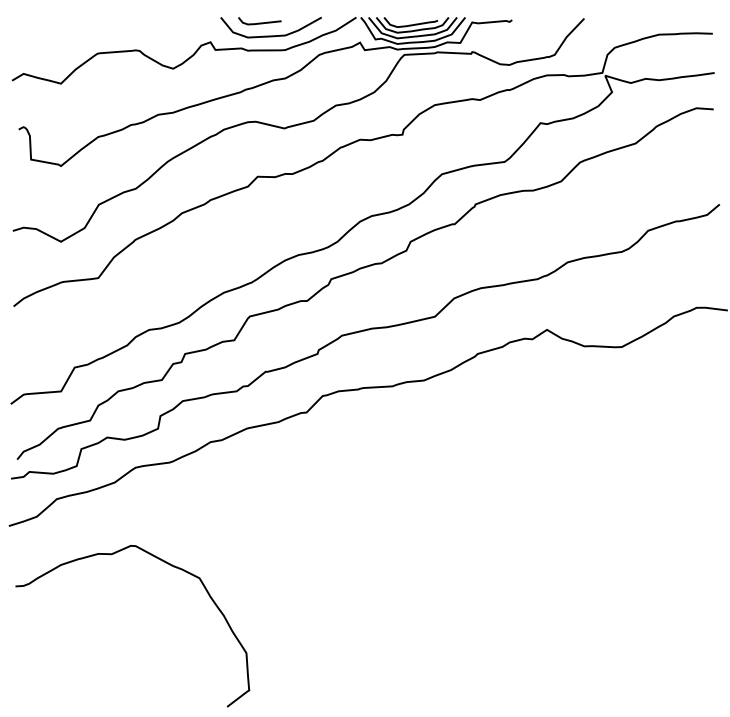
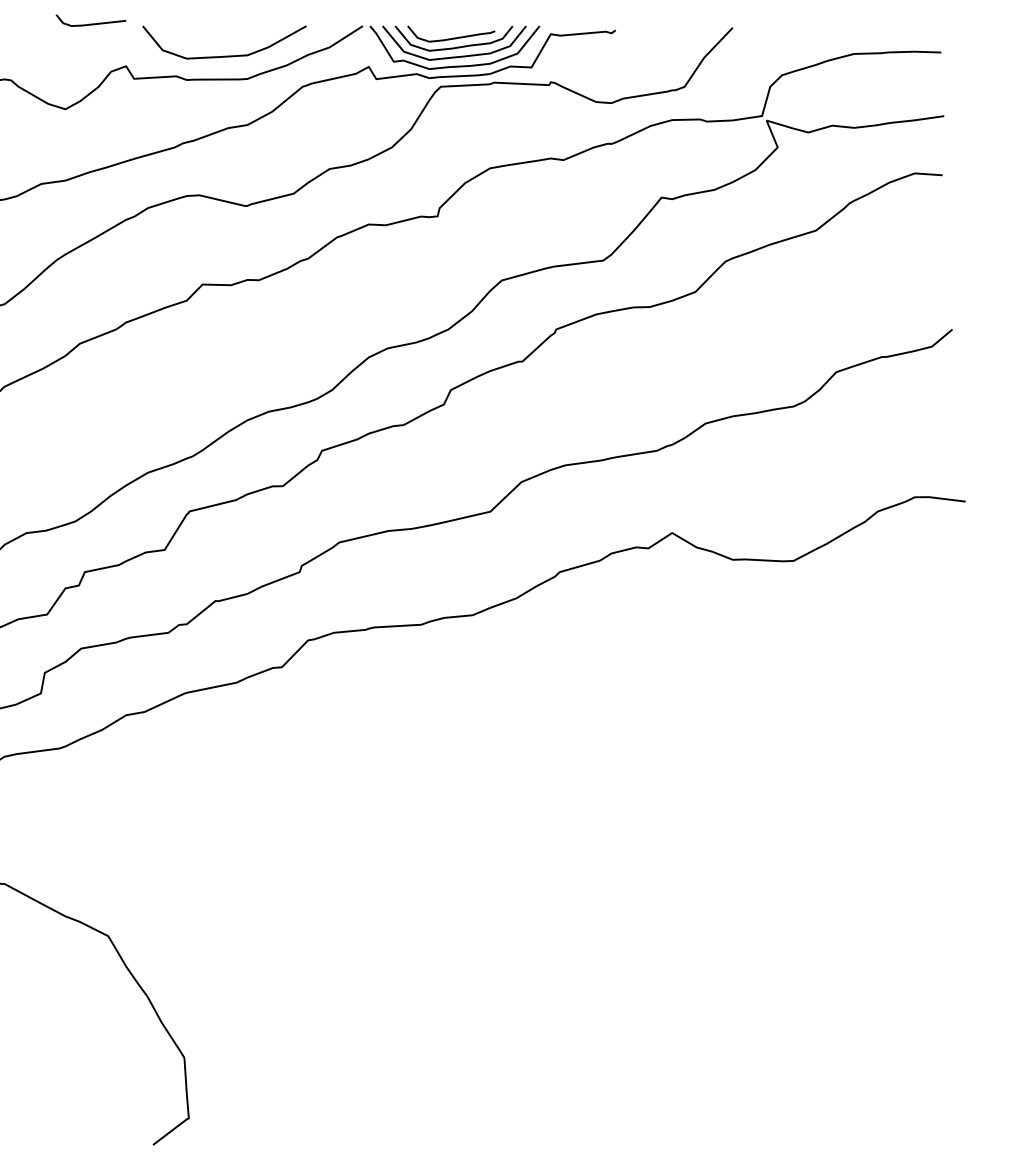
line: (259, 22) -> (90, 22), moved

